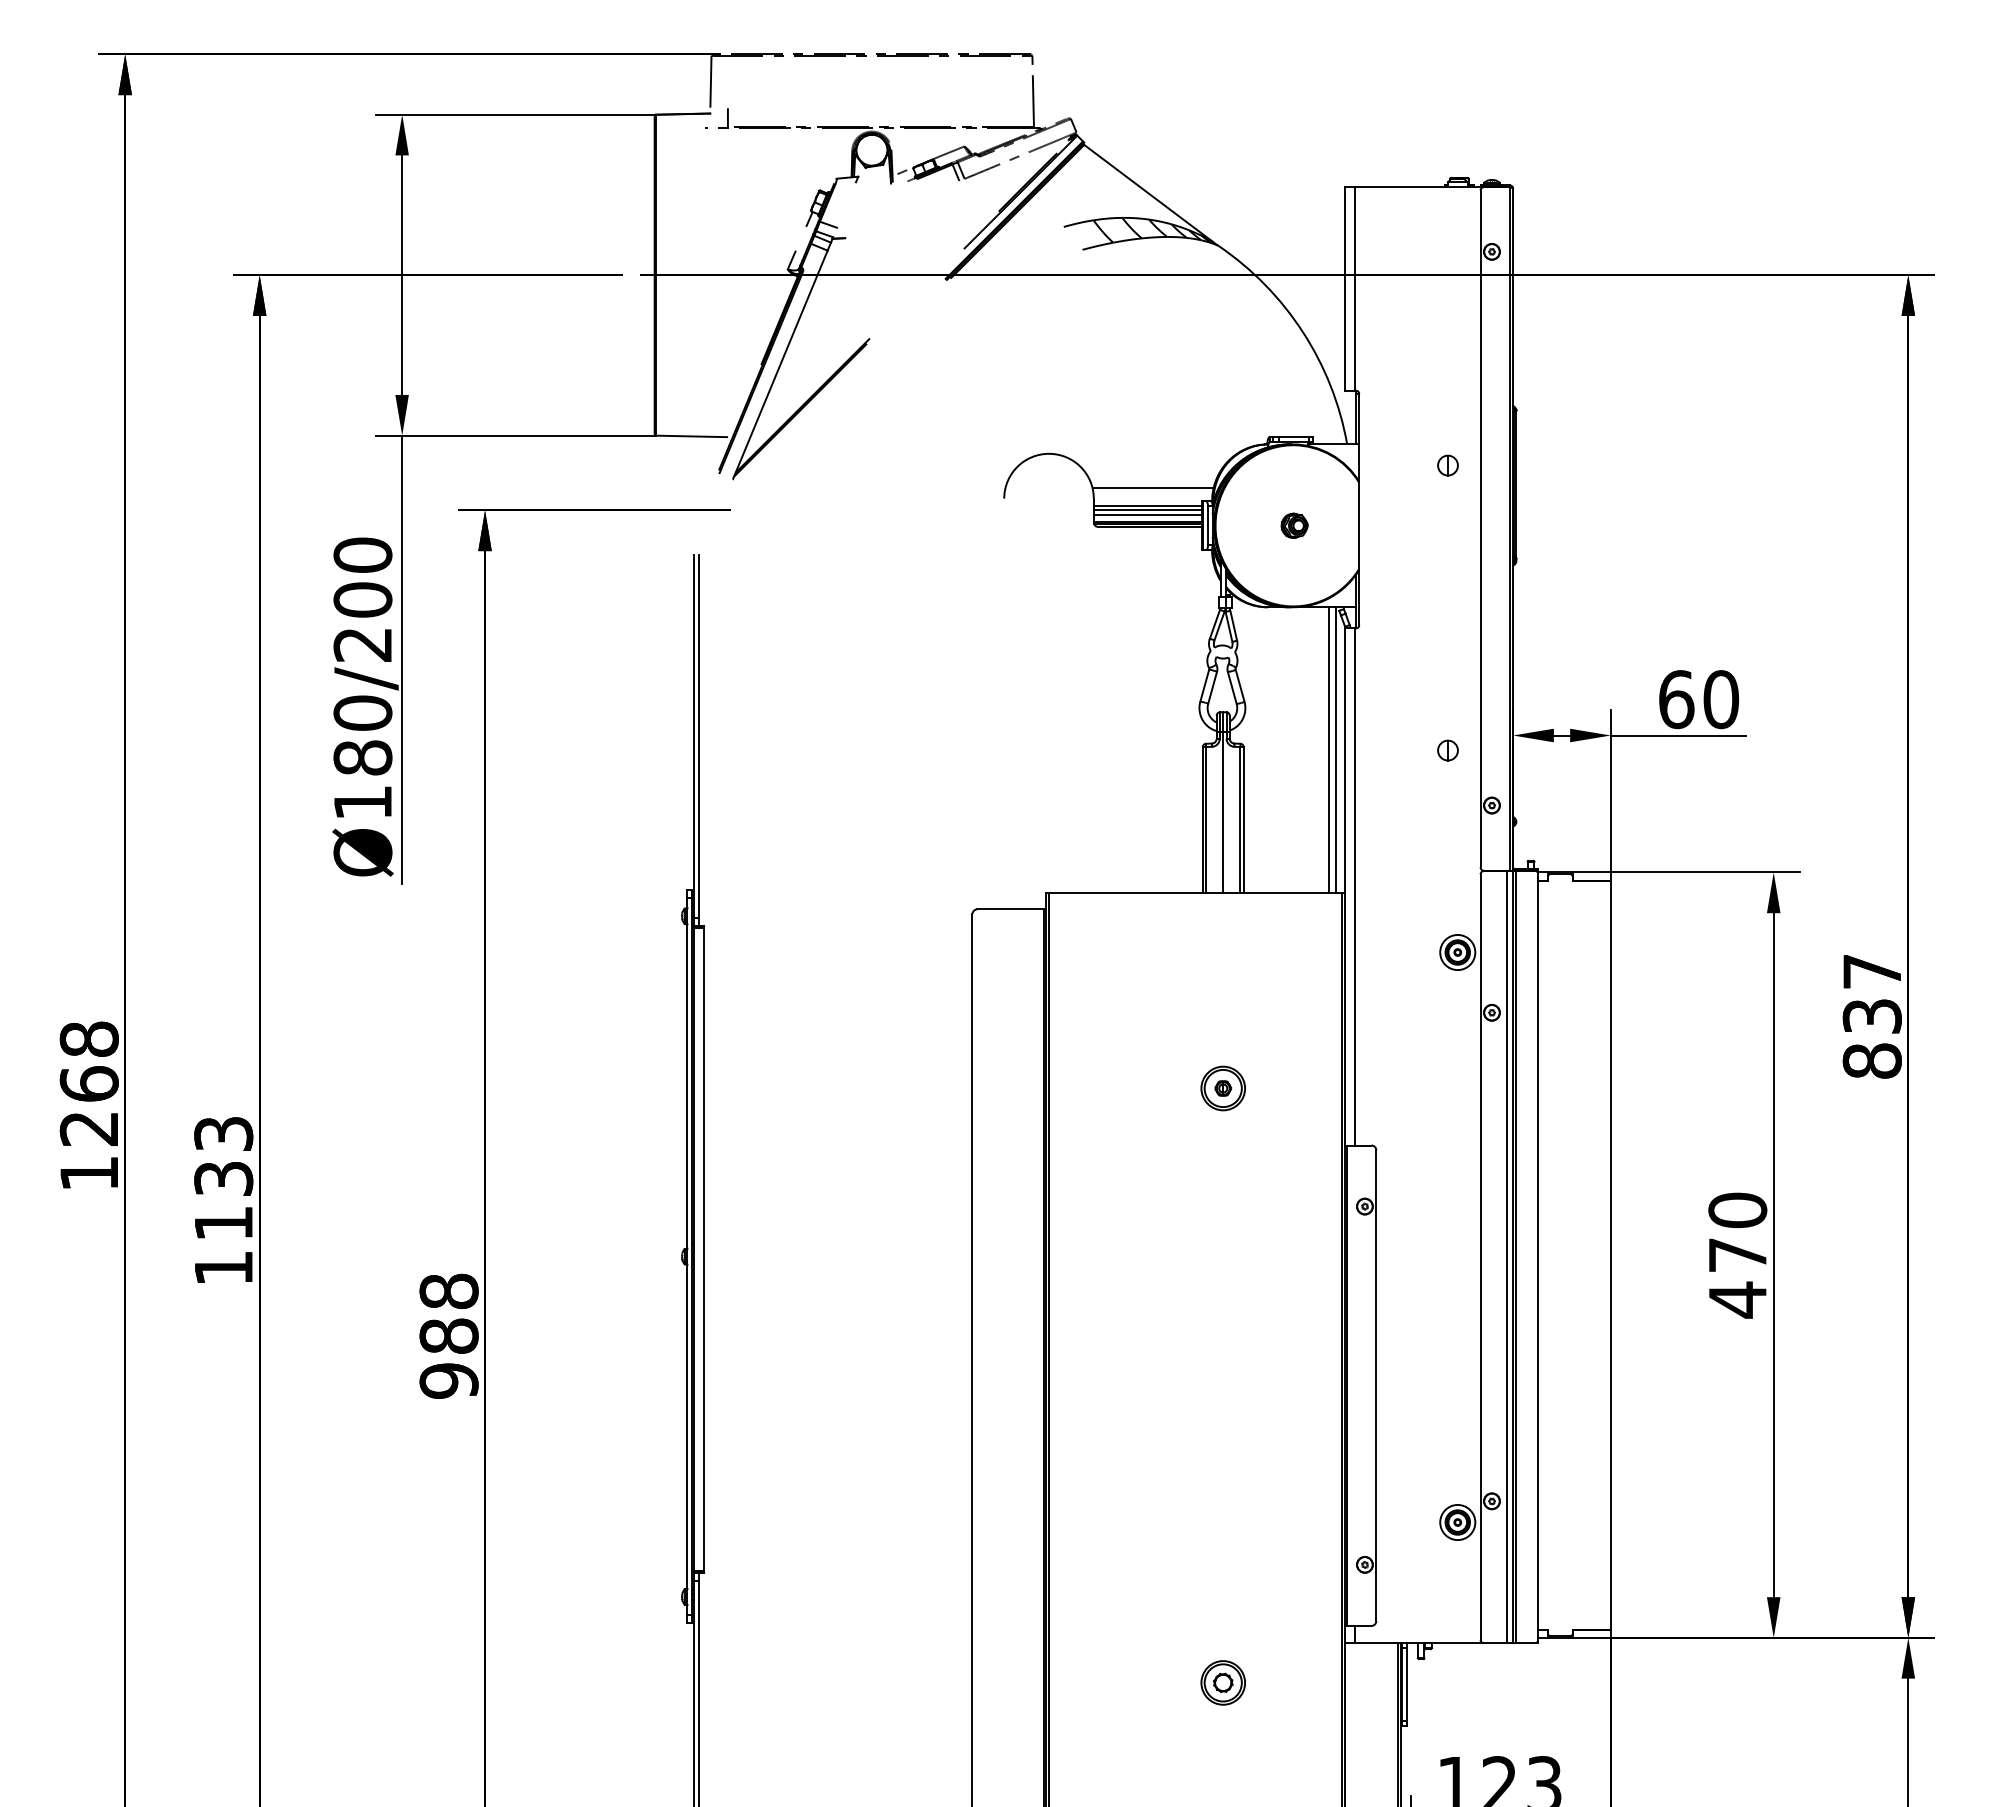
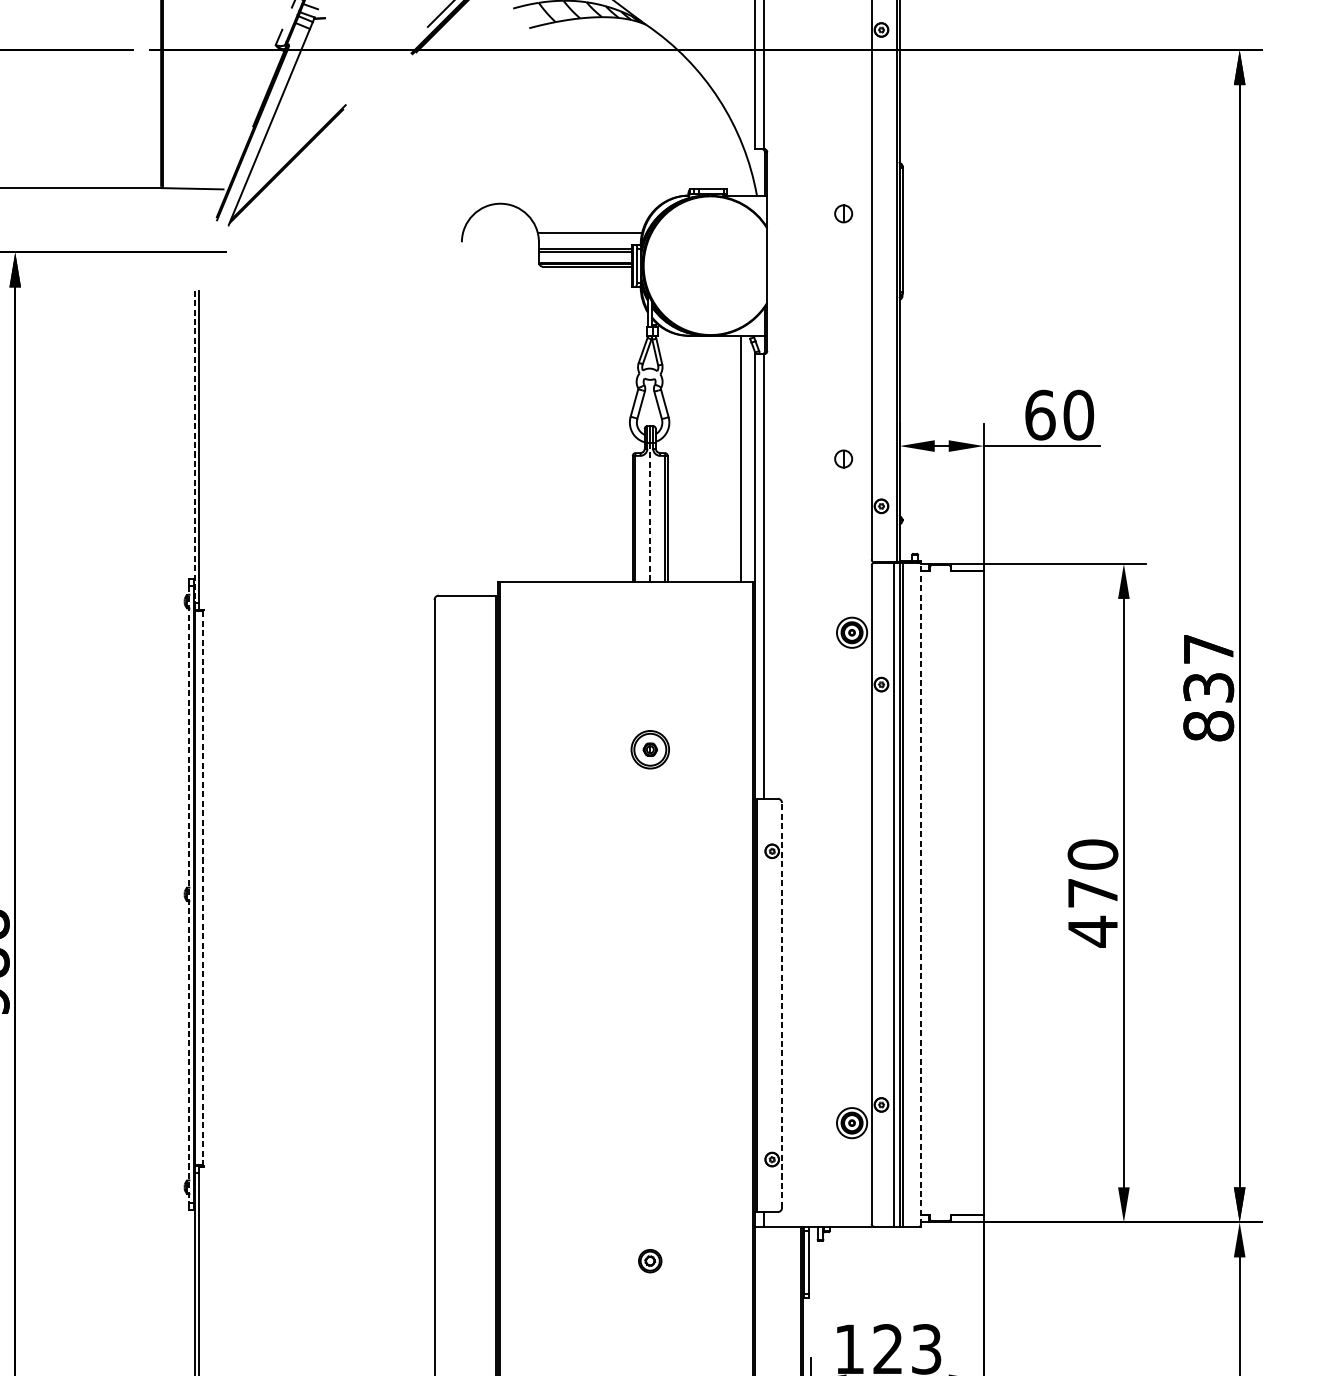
line: (1147, 514) -> (585, 255), removed
part: (1294, 525) -> (711, 265), removed
line: (694, 736) -> (195, 446), solid -> dashed
line: (1336, 750) -> (747, 458), removed
line: (1223, 812) -> (650, 512), solid -> dashed
line: (703, 1249) -> (203, 888), solid -> dashed
line: (1537, 1256) -> (920, 894), solid -> dashed
line: (687, 1257) -> (189, 895), solid -> dashed
line: (1376, 1385) -> (782, 1005), solid -> dashed
part: (1222, 1682) -> (649, 1260), size x0.6

